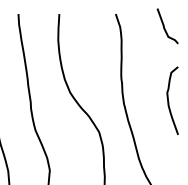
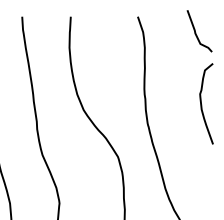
curve: (169, 101) -> (202, 104), moved

